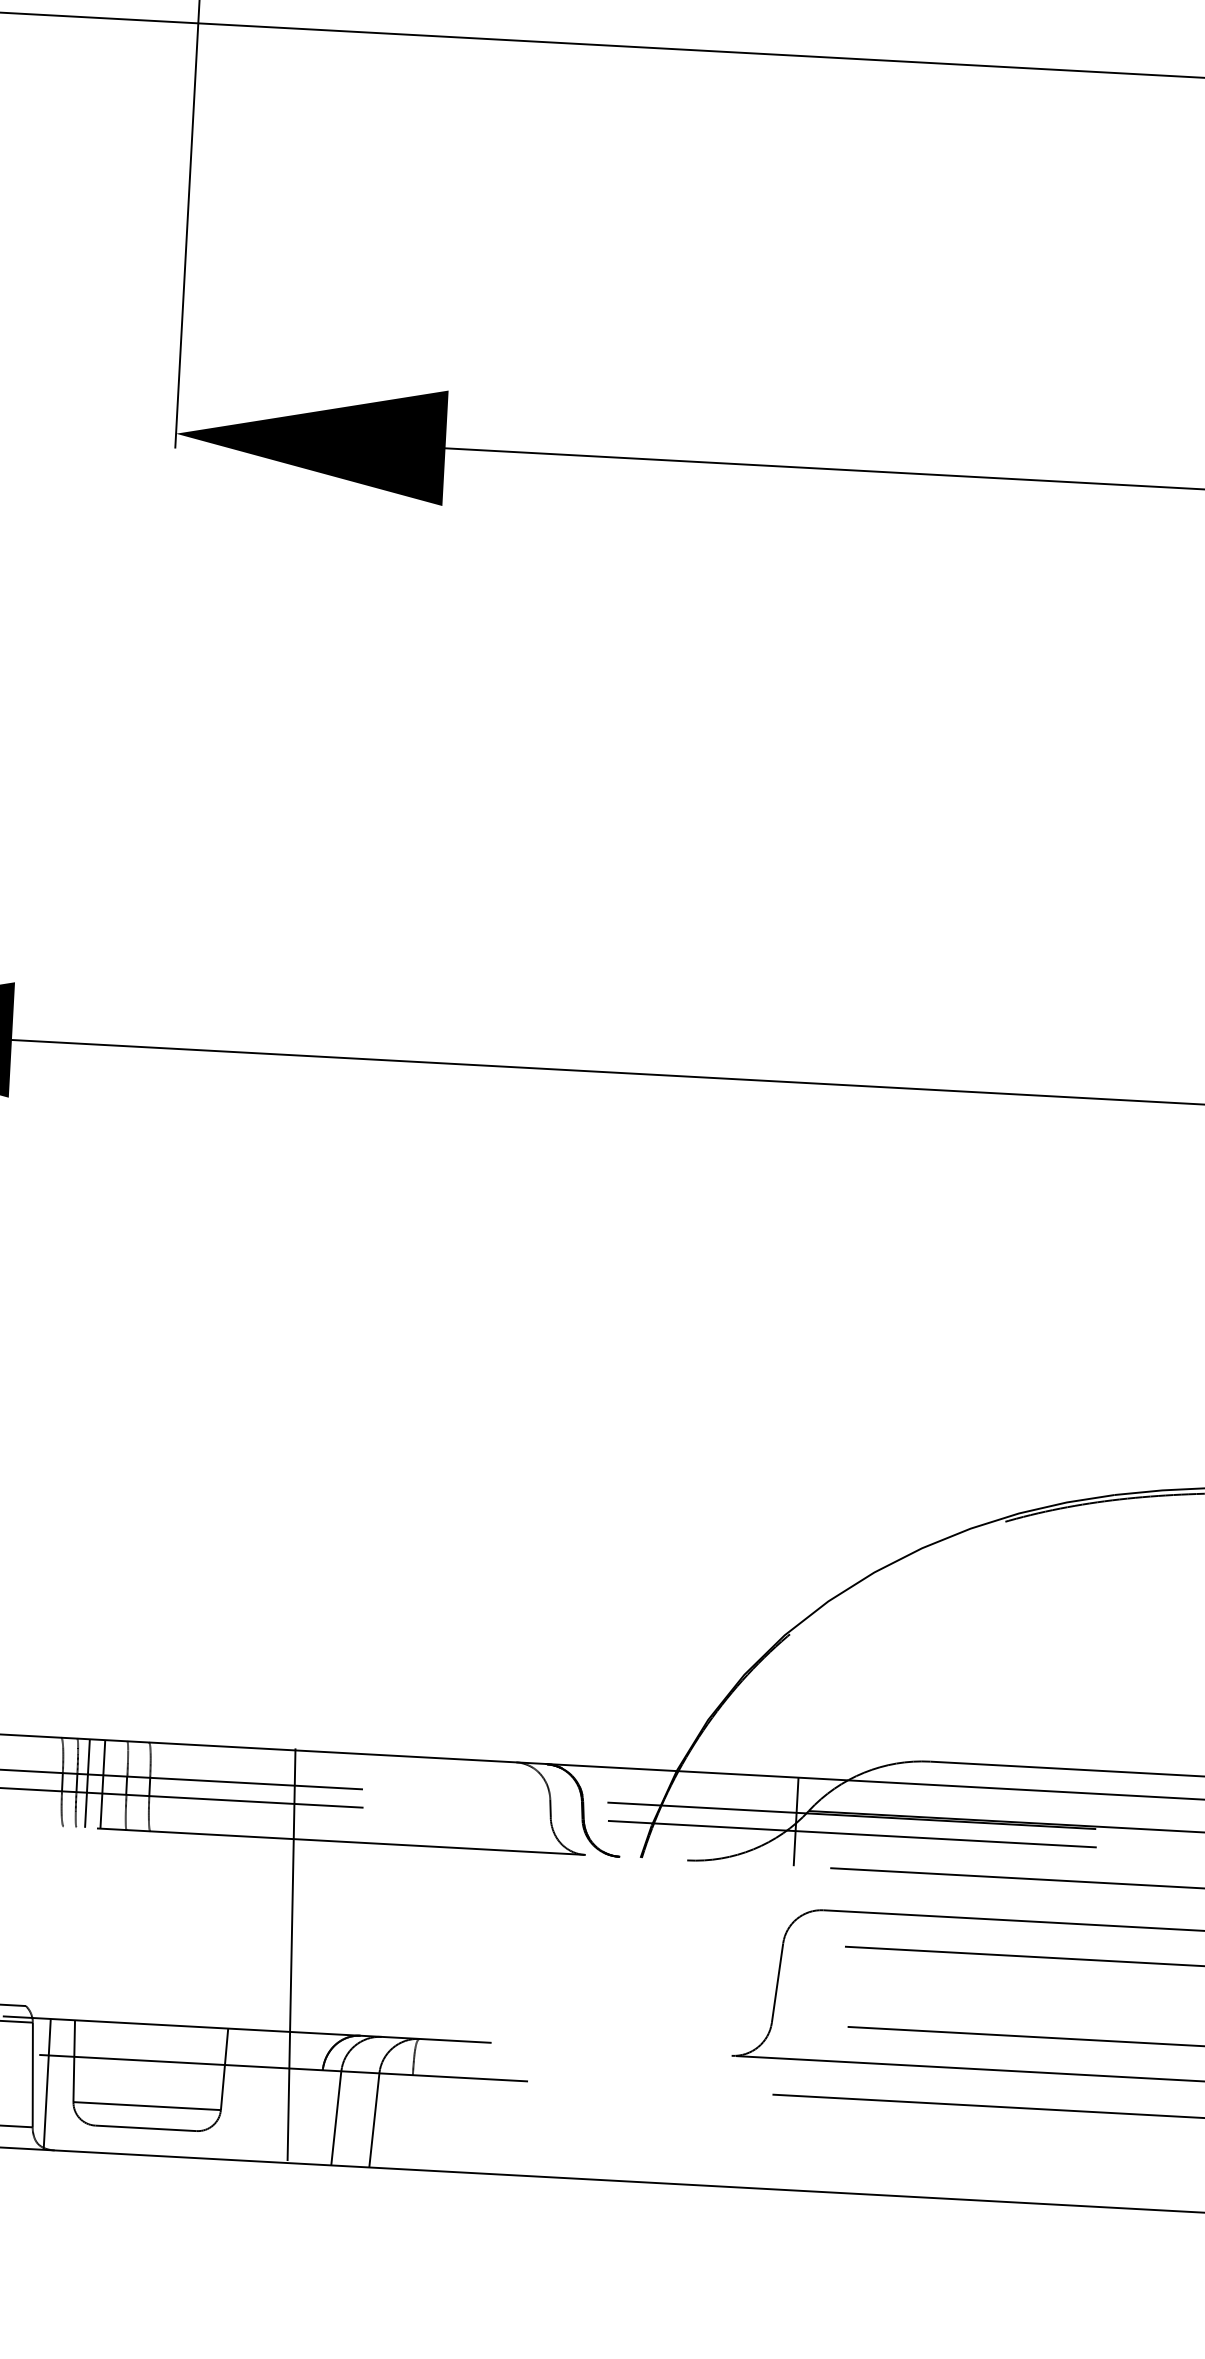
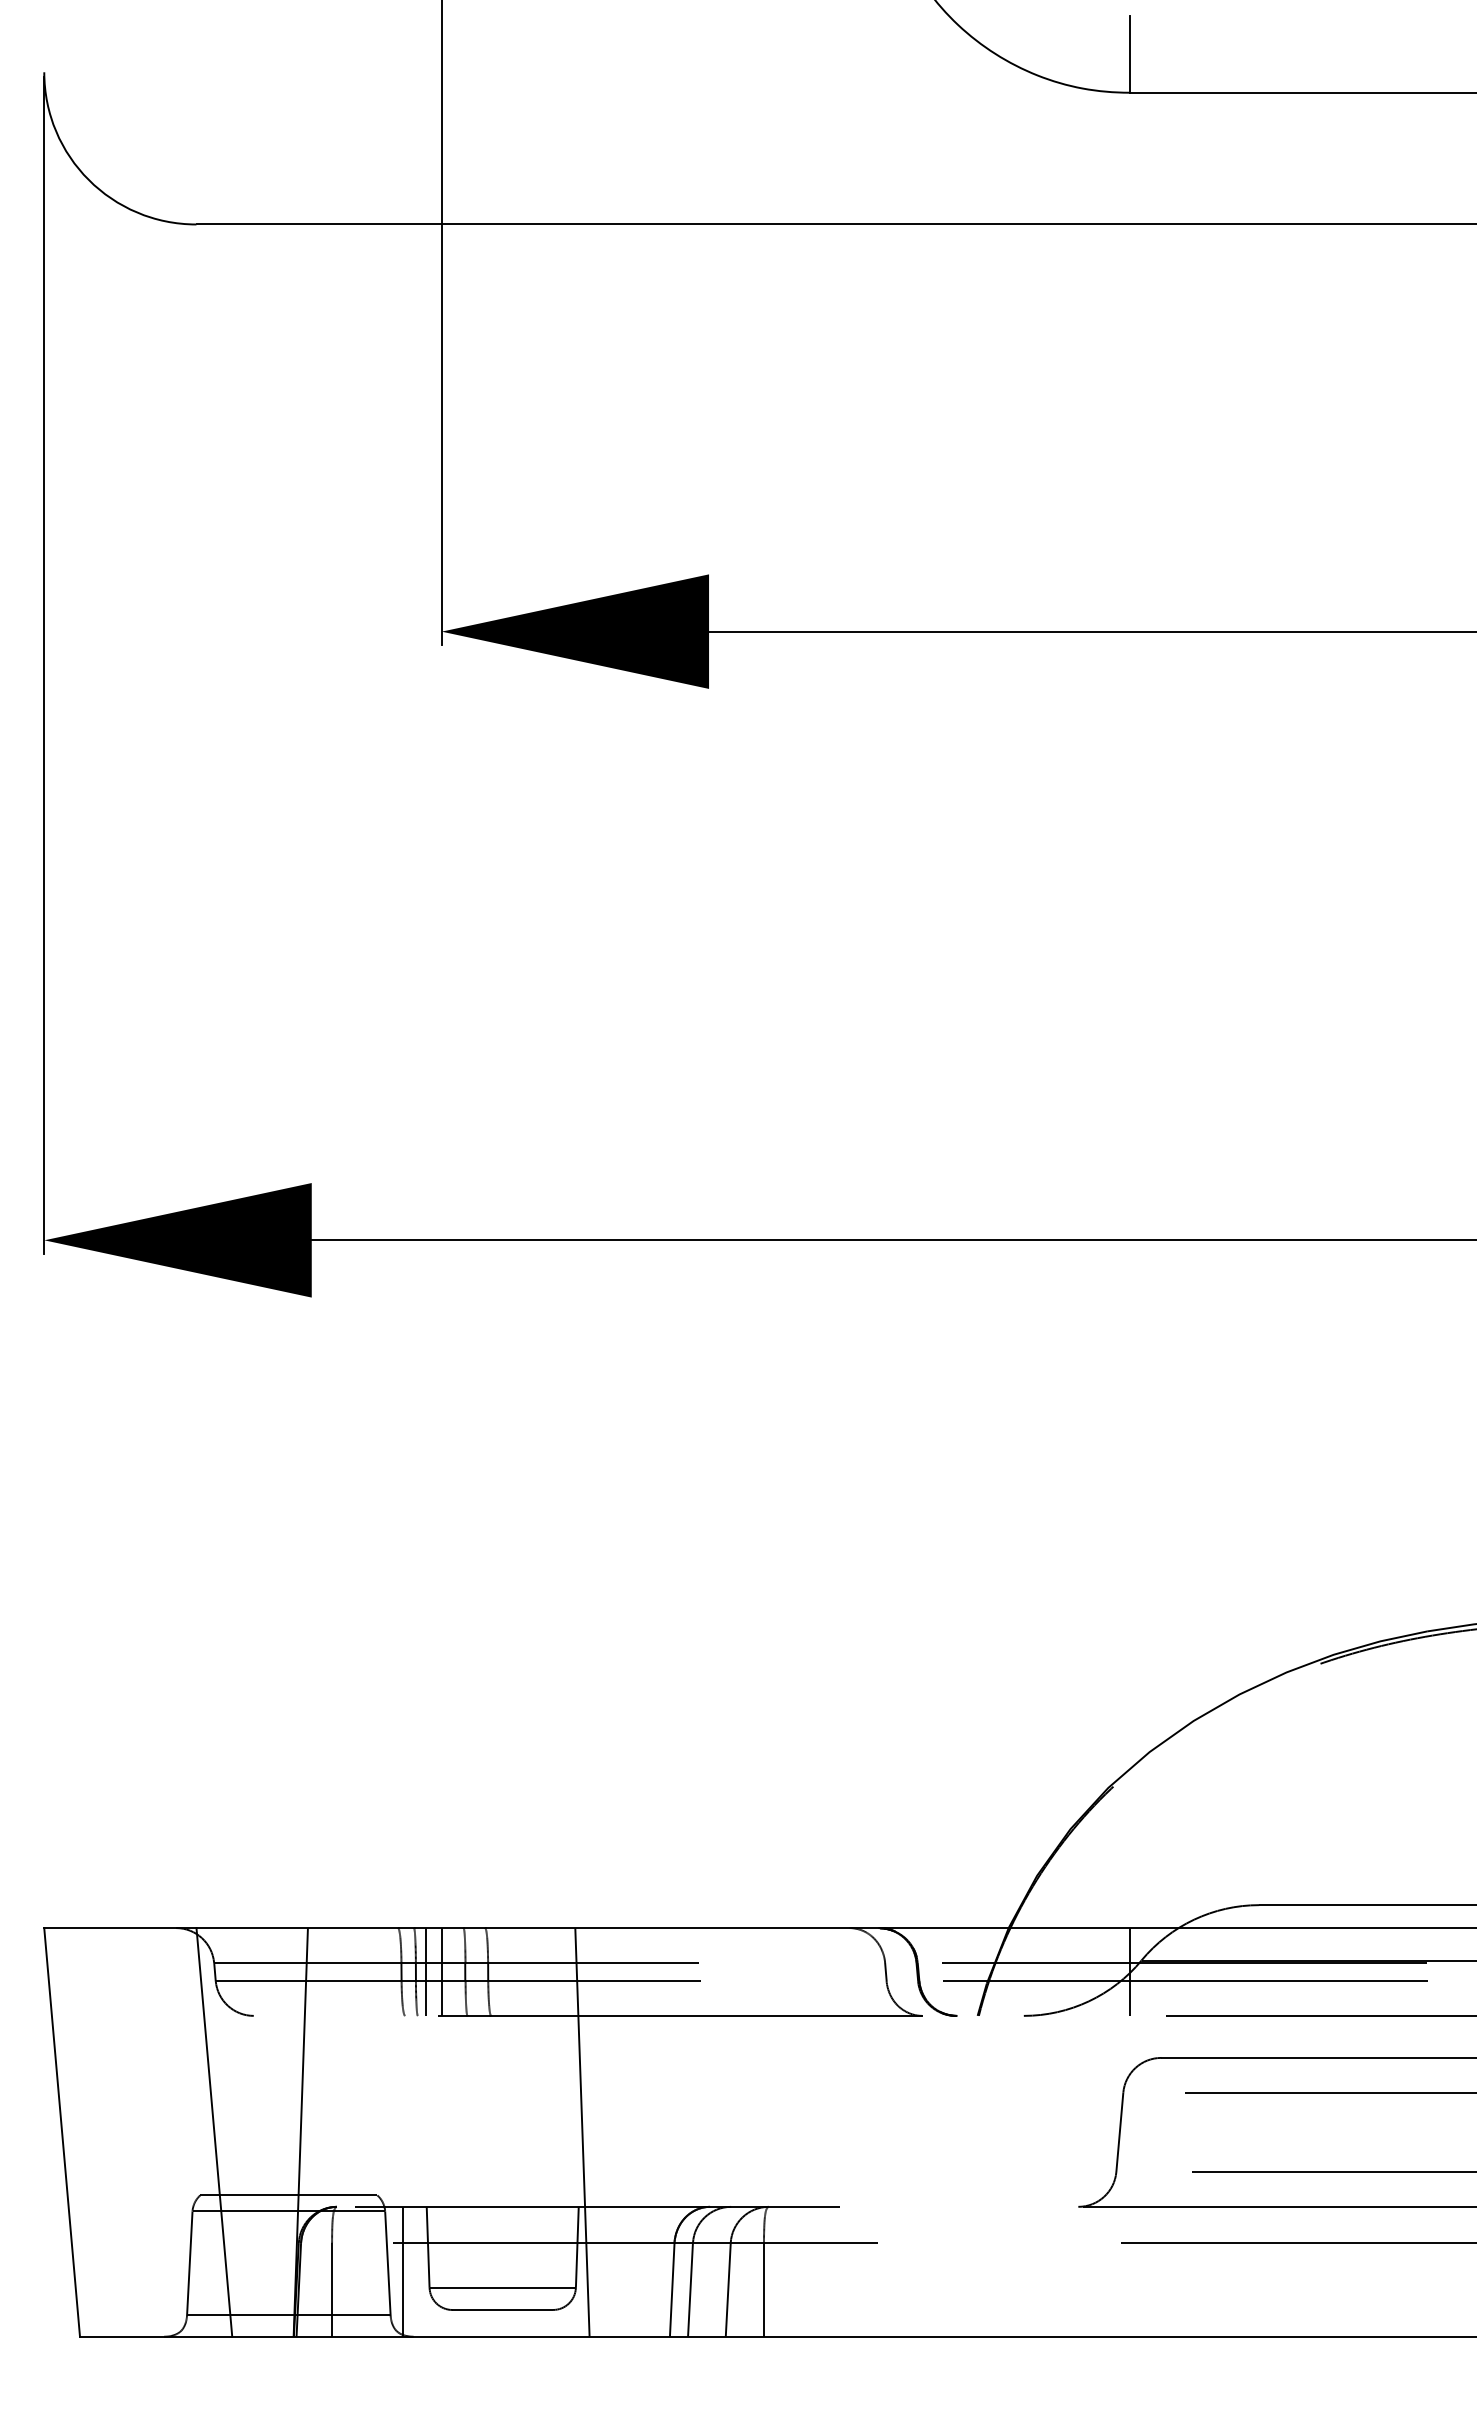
line: (291, 1954) -> (582, 2132), moved
line: (317, 2116) -> (671, 2289), added
line: (409, 2121) -> (763, 2289), added

